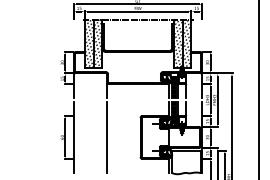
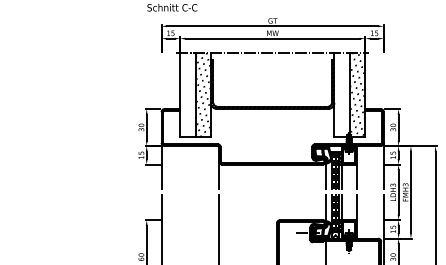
hatch: (177, 43) -> (341, 94), removed
hatch: (88, 44) -> (186, 95), removed

